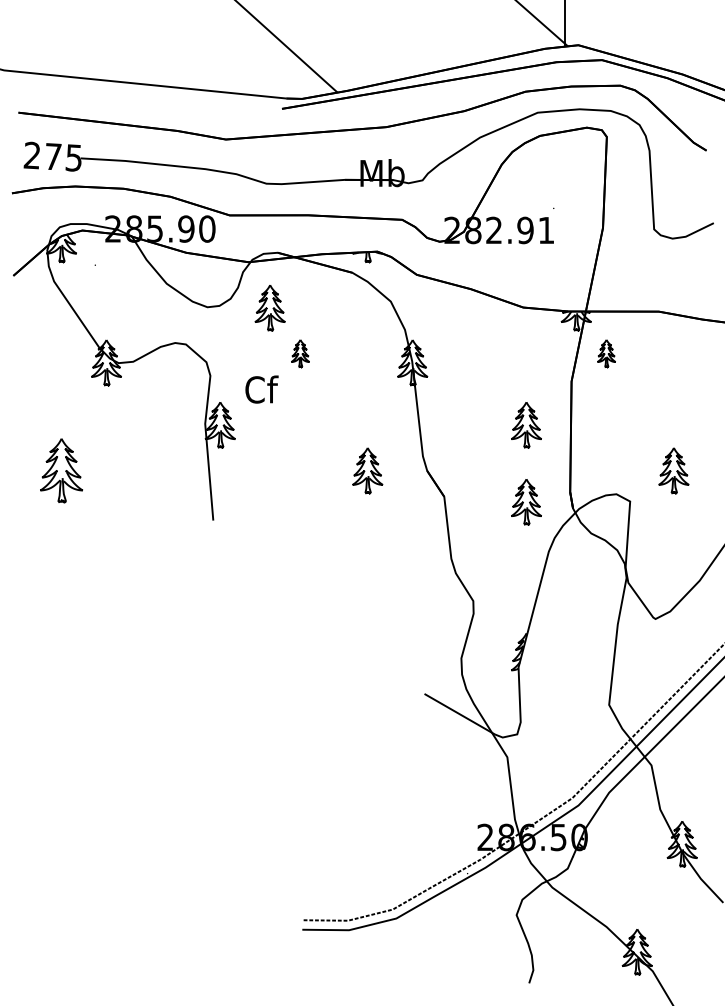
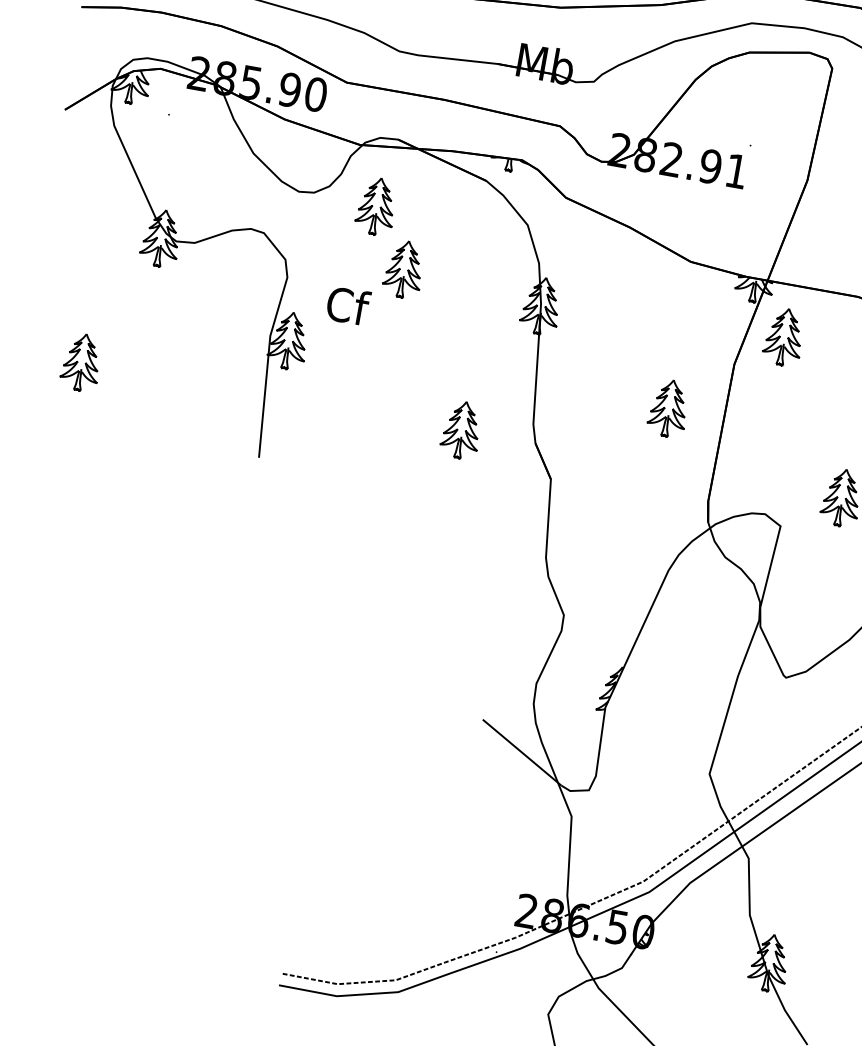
part: (300, 353) -> (404, 269), size x1.67
part: (606, 353) -> (783, 337), size x1.67
part: (61, 470) -> (81, 362), size x0.71
part: (526, 502) -> (651, 504), removed

